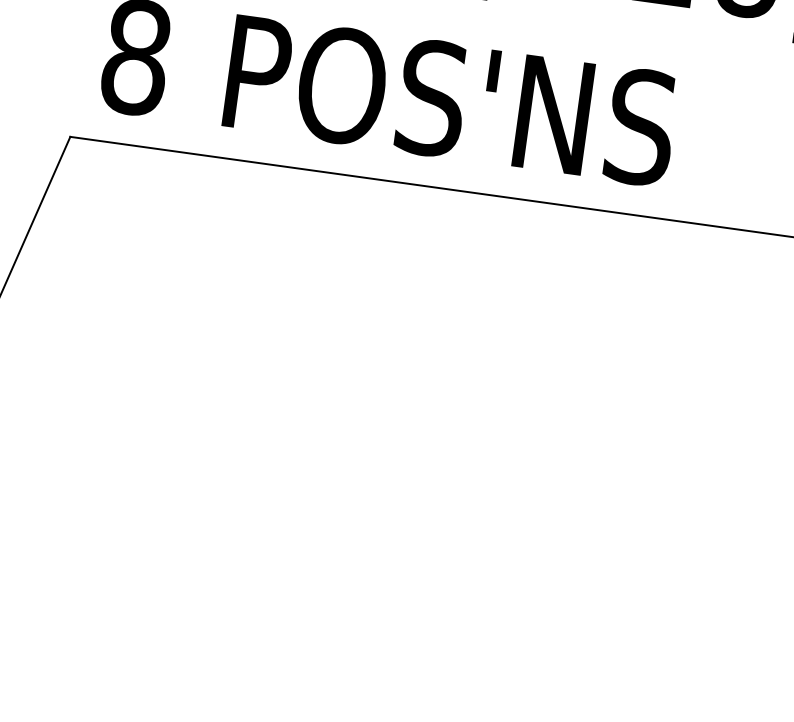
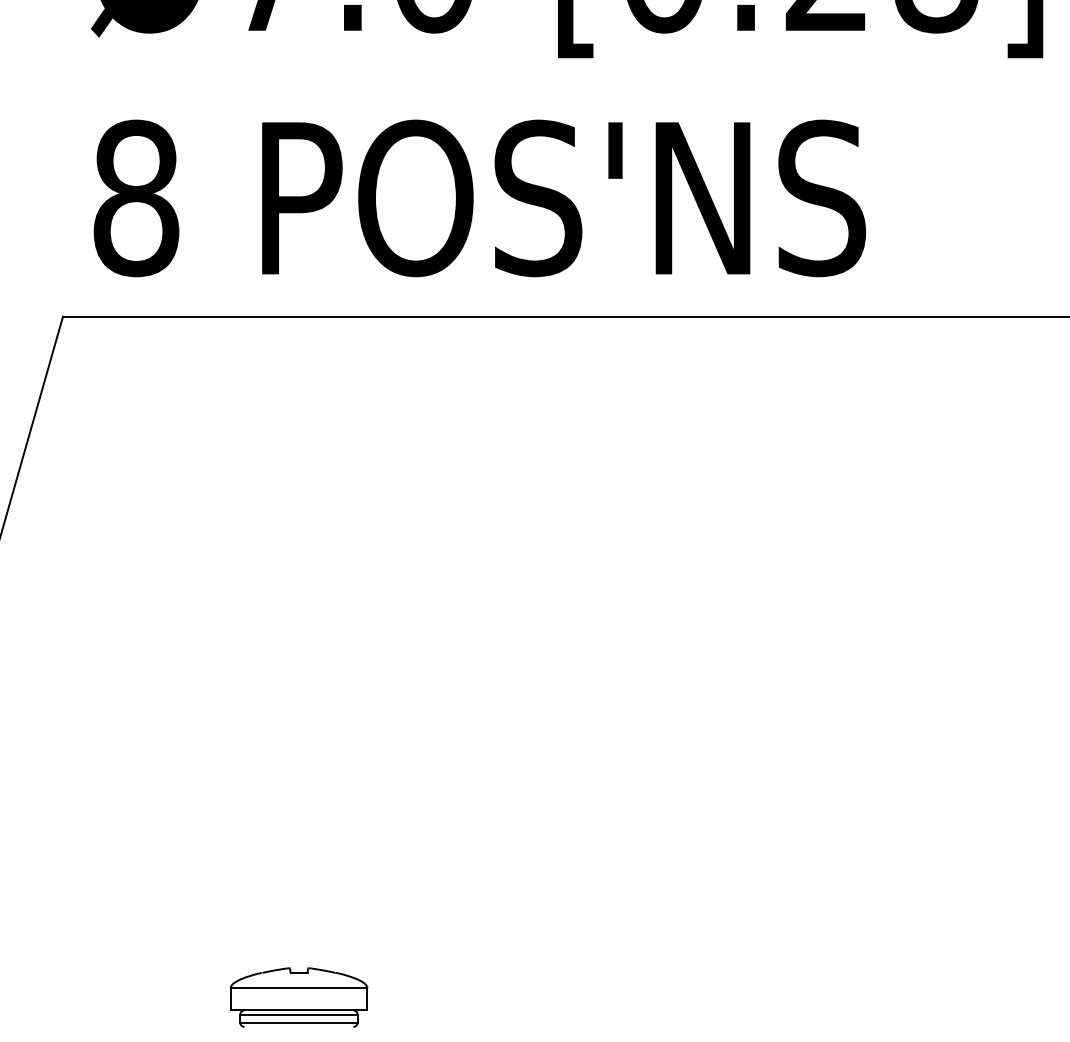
part: (174, 662) -> (298, 997), added

